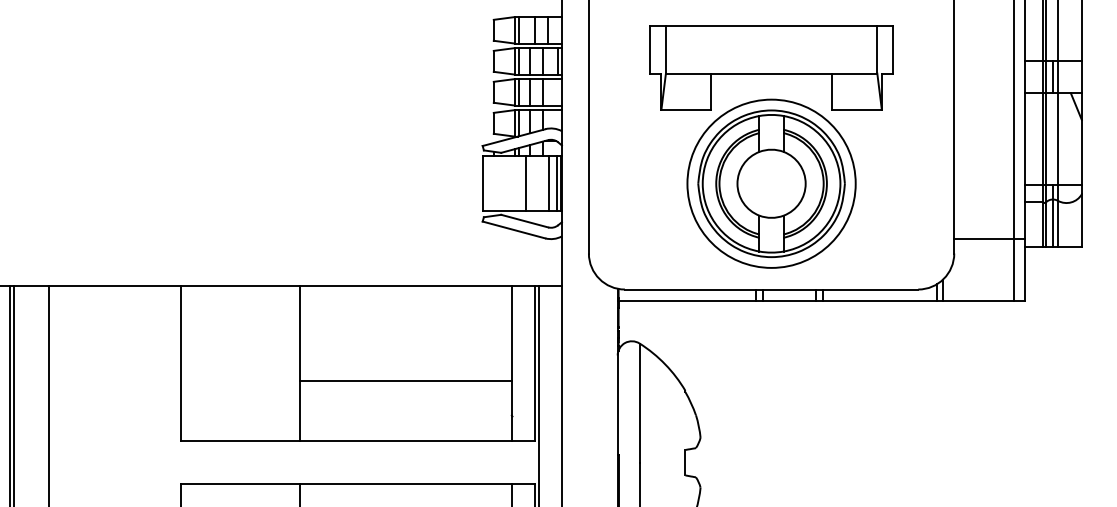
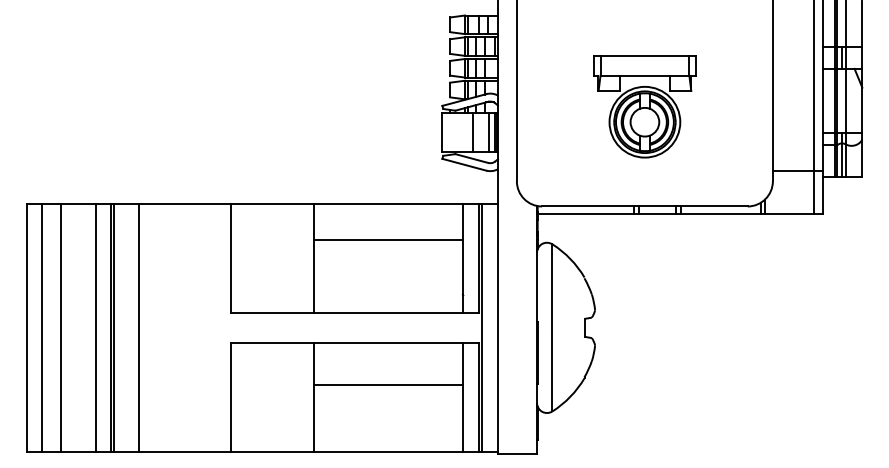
part: (771, 146) -> (644, 106), size x0.6
line: (405, 380) -> (388, 240), moved

